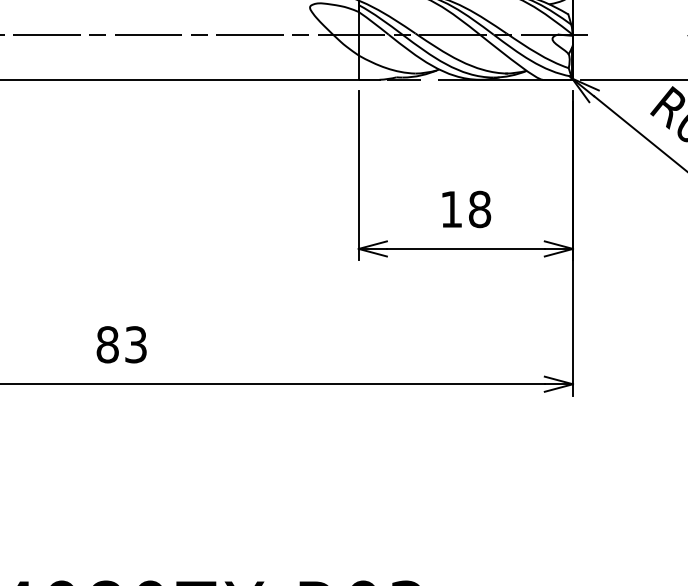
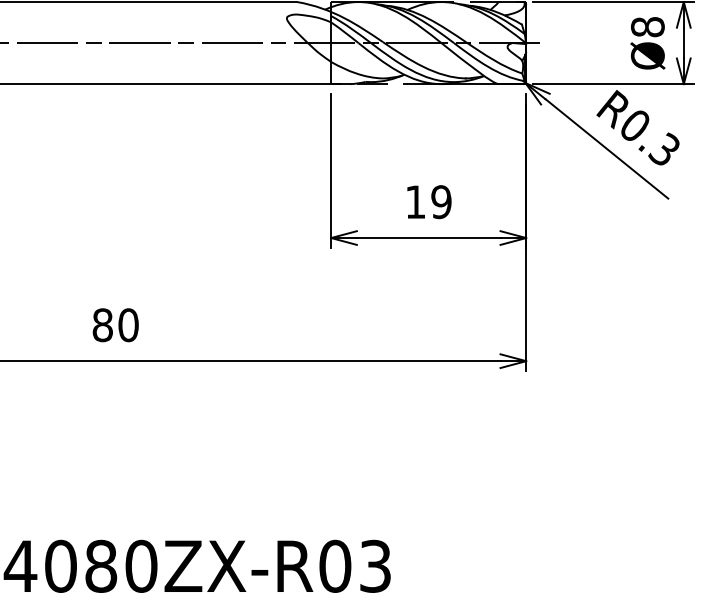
text: (479, 209) -> (441, 202), 18 -> 19
text: (135, 345) -> (128, 325), 83 -> 80

